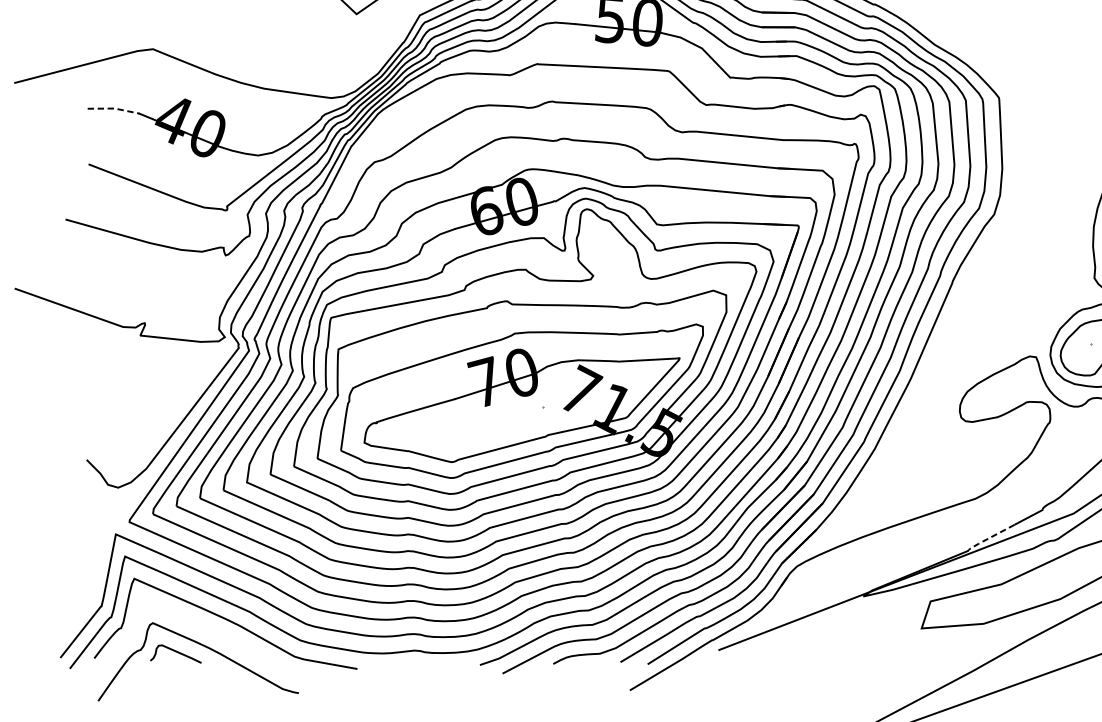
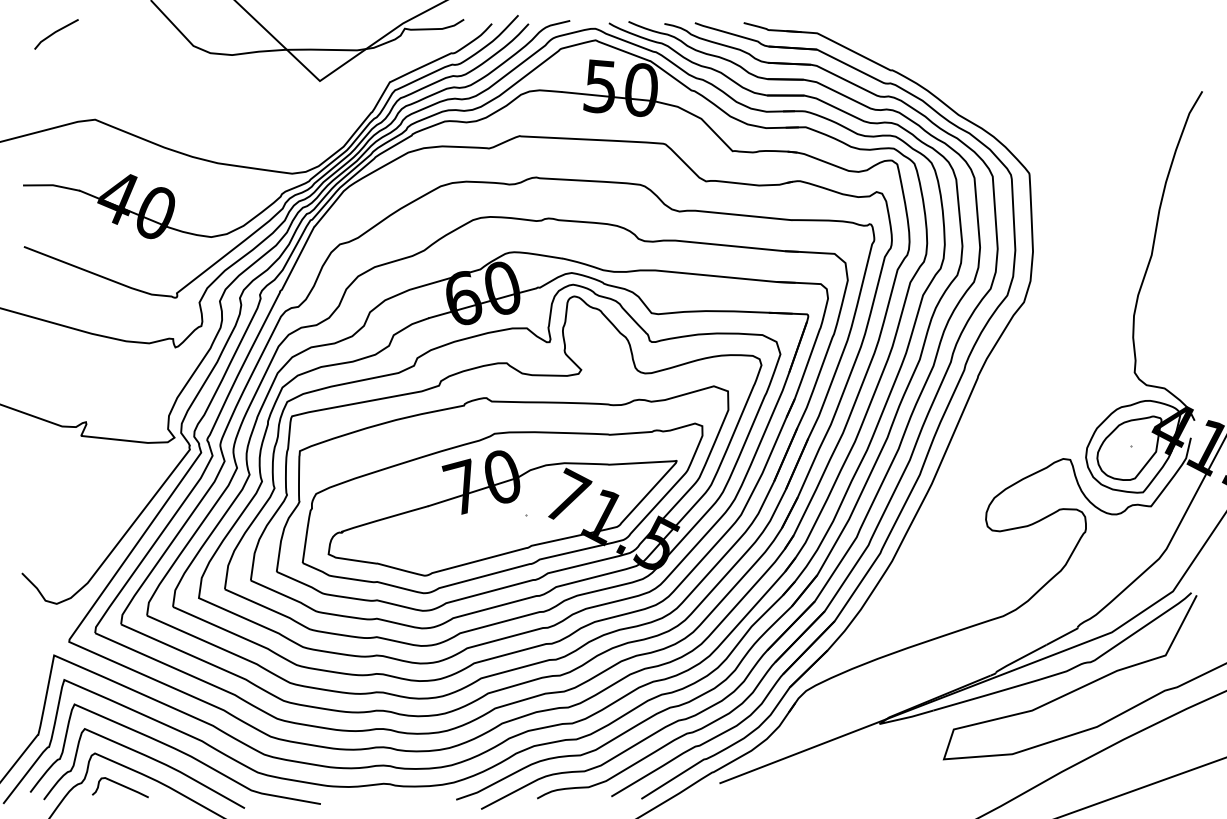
line: (115, 108) -> (53, 185), dashed -> solid
line: (990, 538) -> (1019, 659), dashed -> solid
curve: (202, 627) -> (149, 758), added

